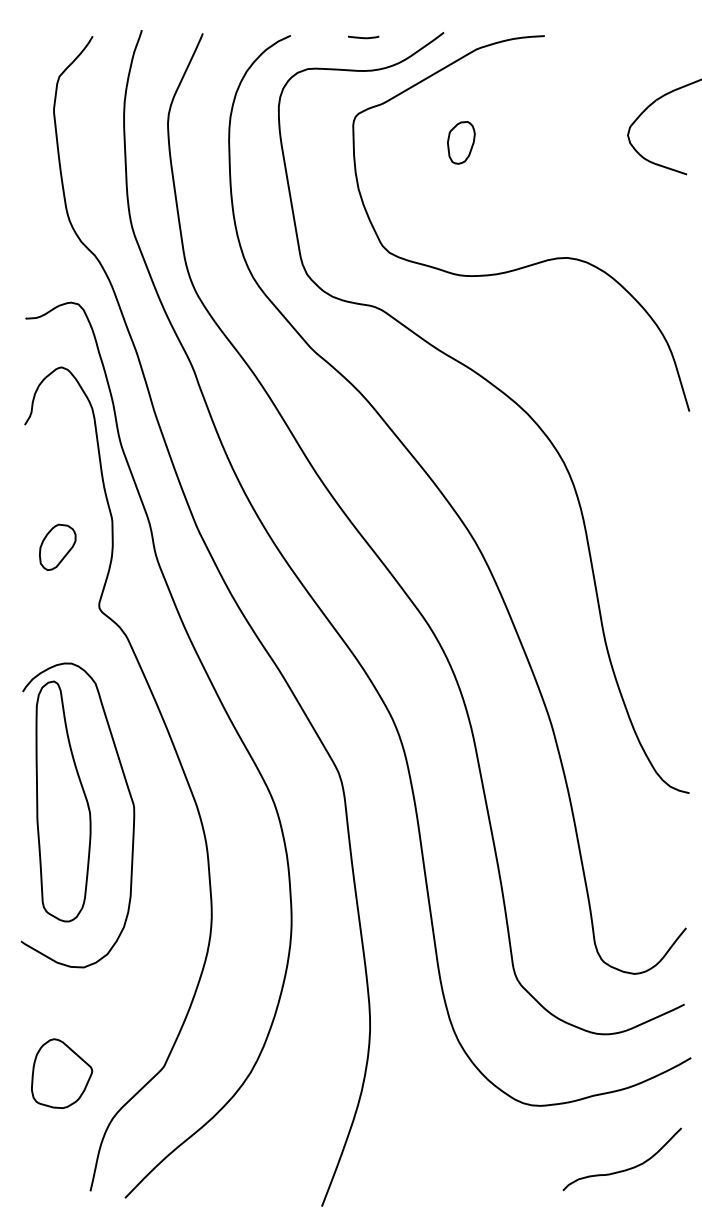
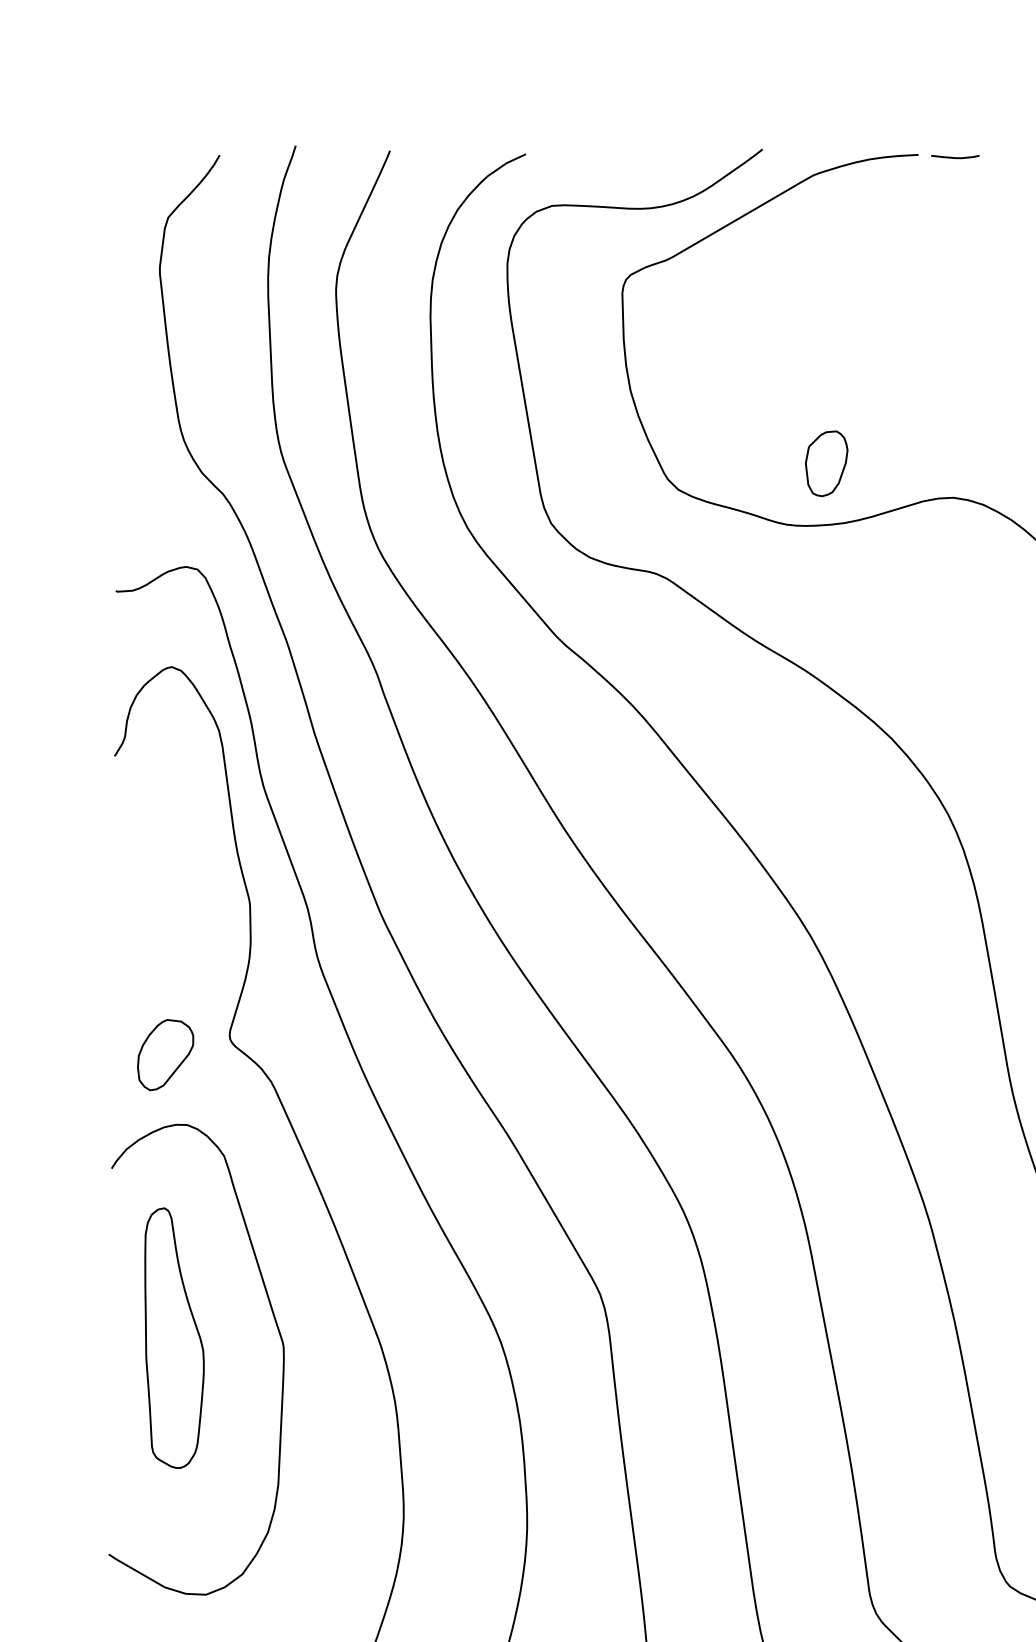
curve: (363, 37) -> (955, 157), moved
part: (461, 142) -> (826, 463), moved
part: (57, 546) -> (165, 1053), moved
part: (63, 801) -> (174, 1338), size x0.7

